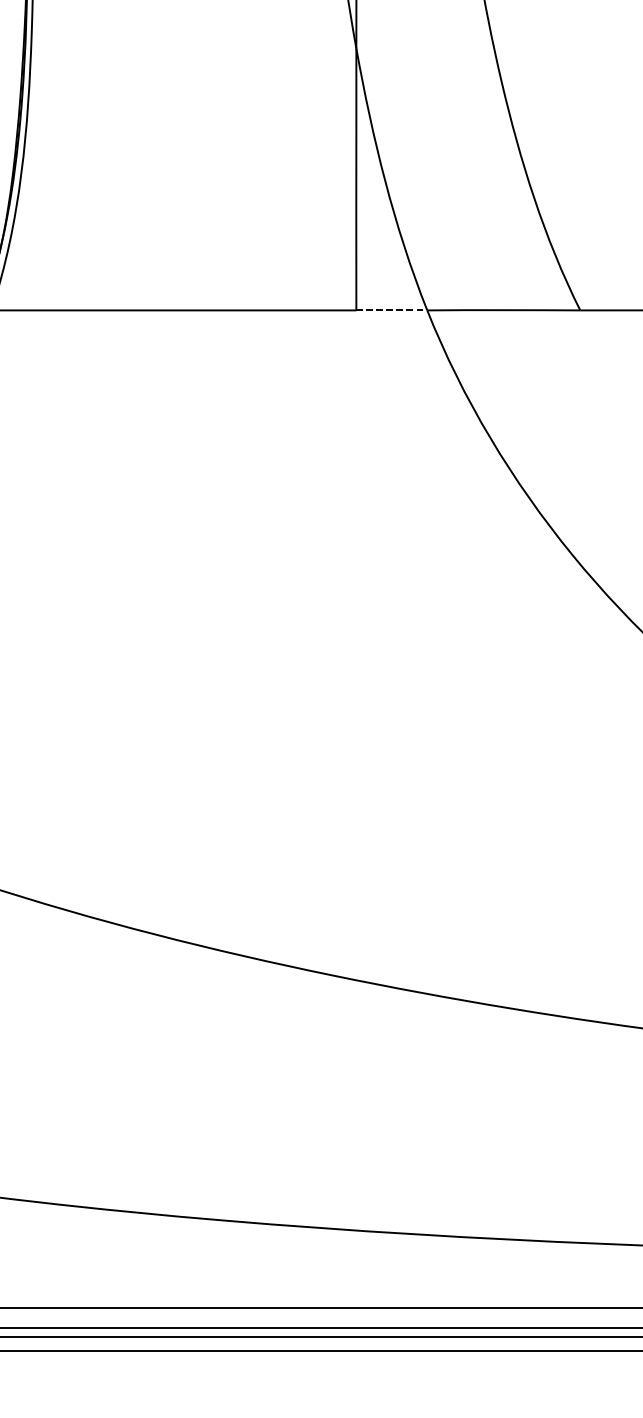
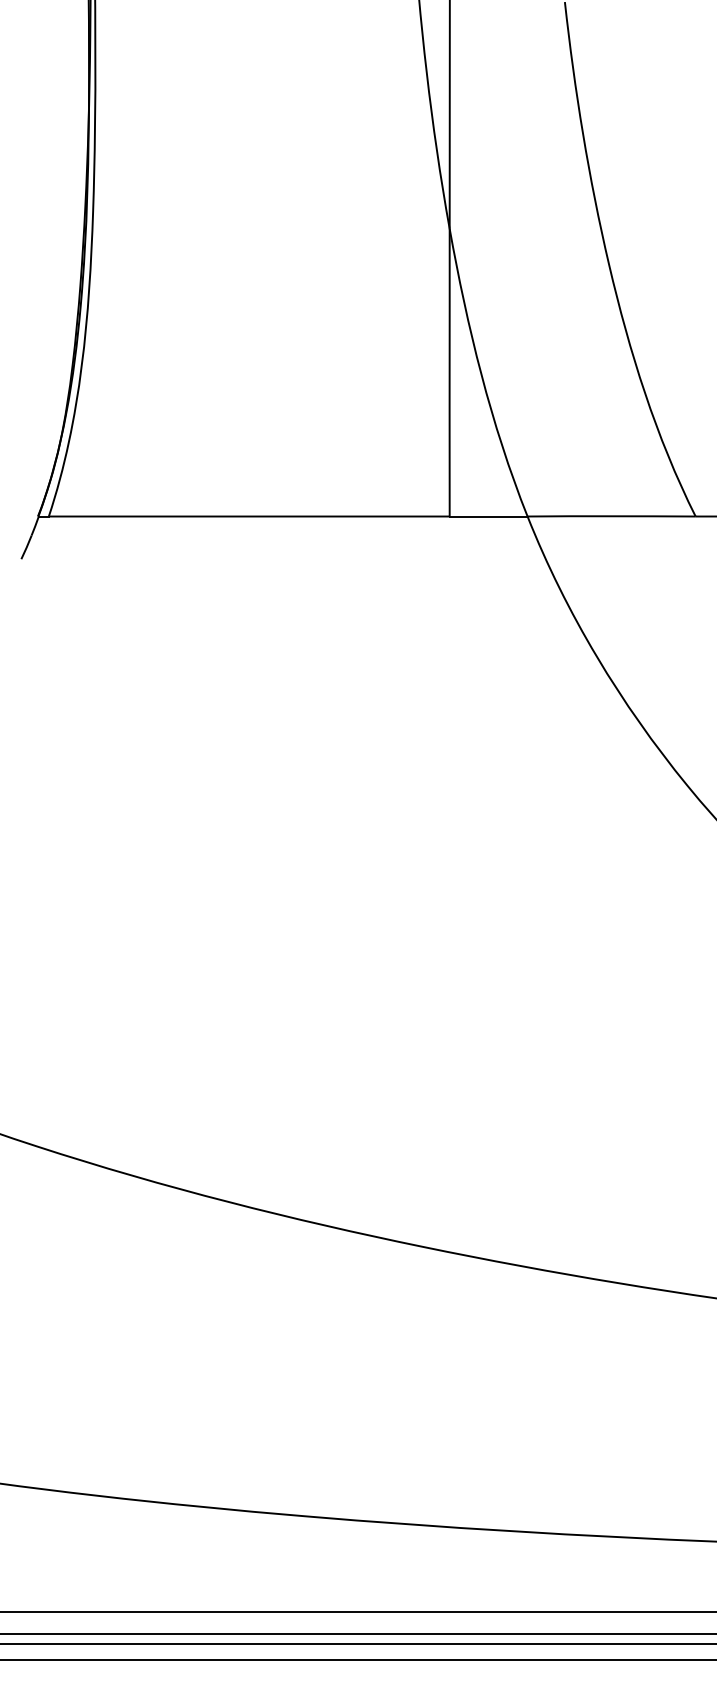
line: (391, 310) -> (488, 516), dashed -> solid

